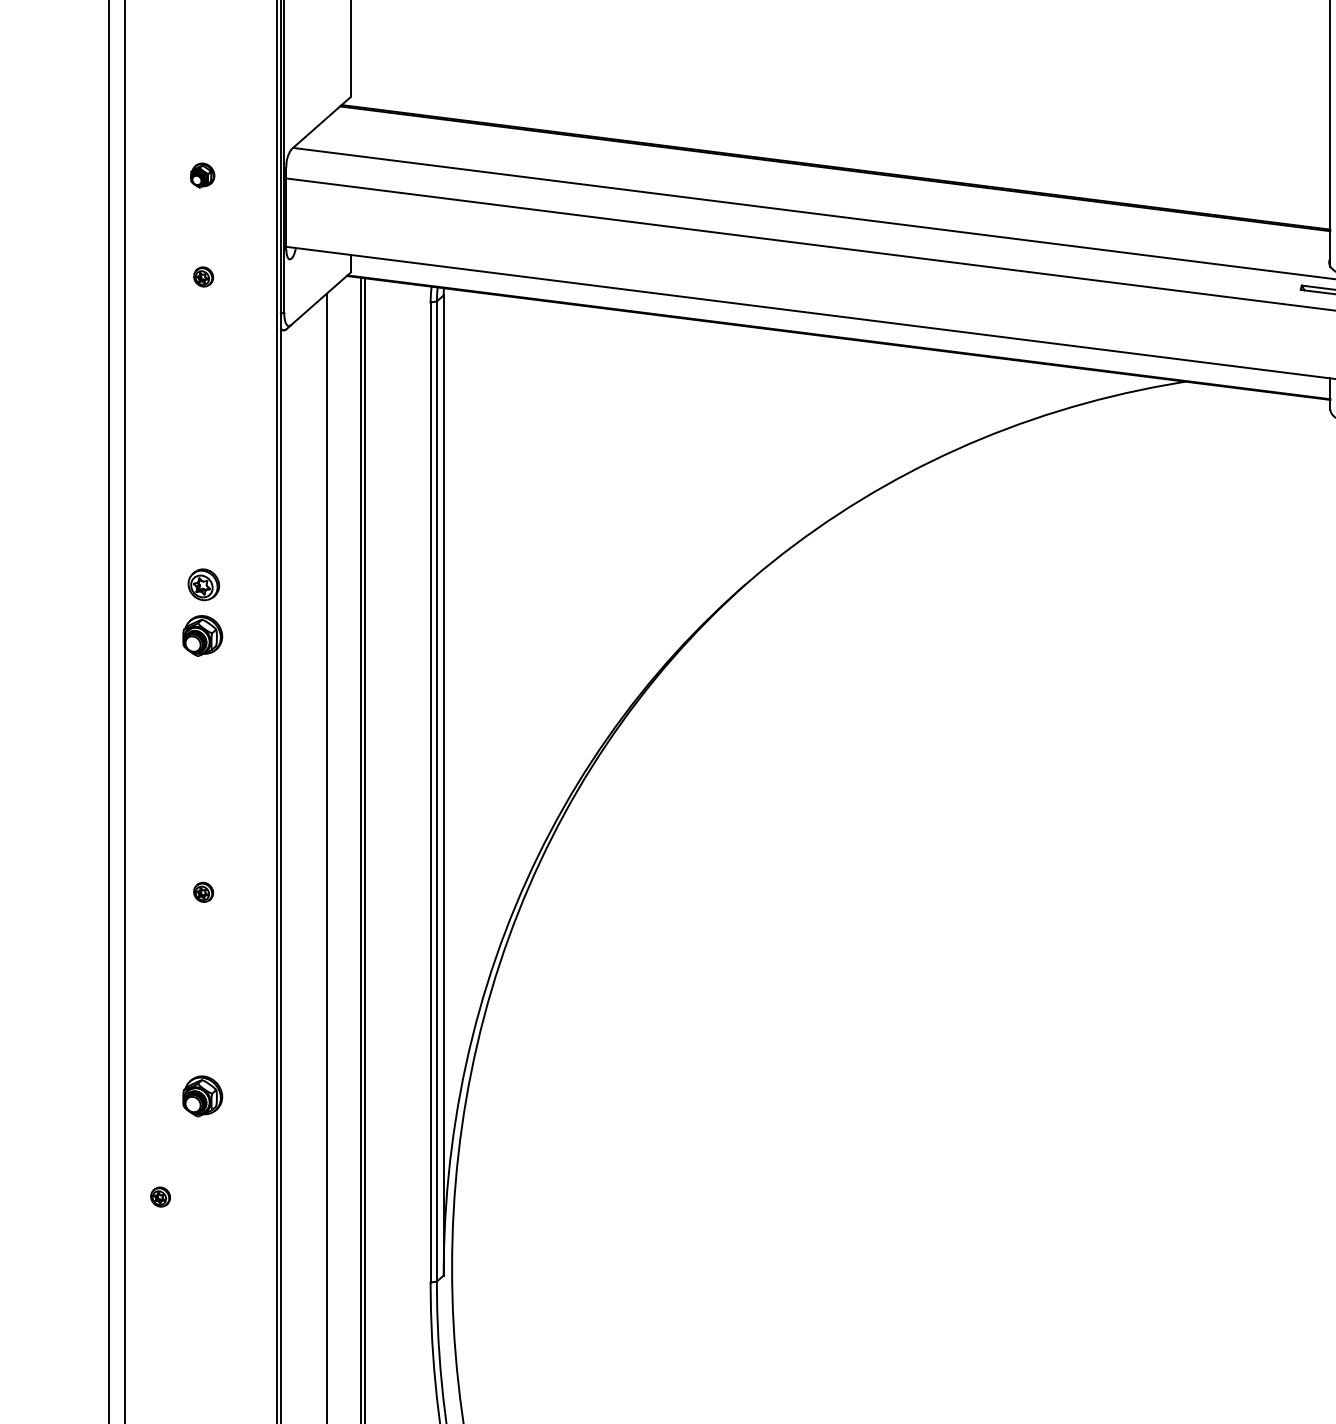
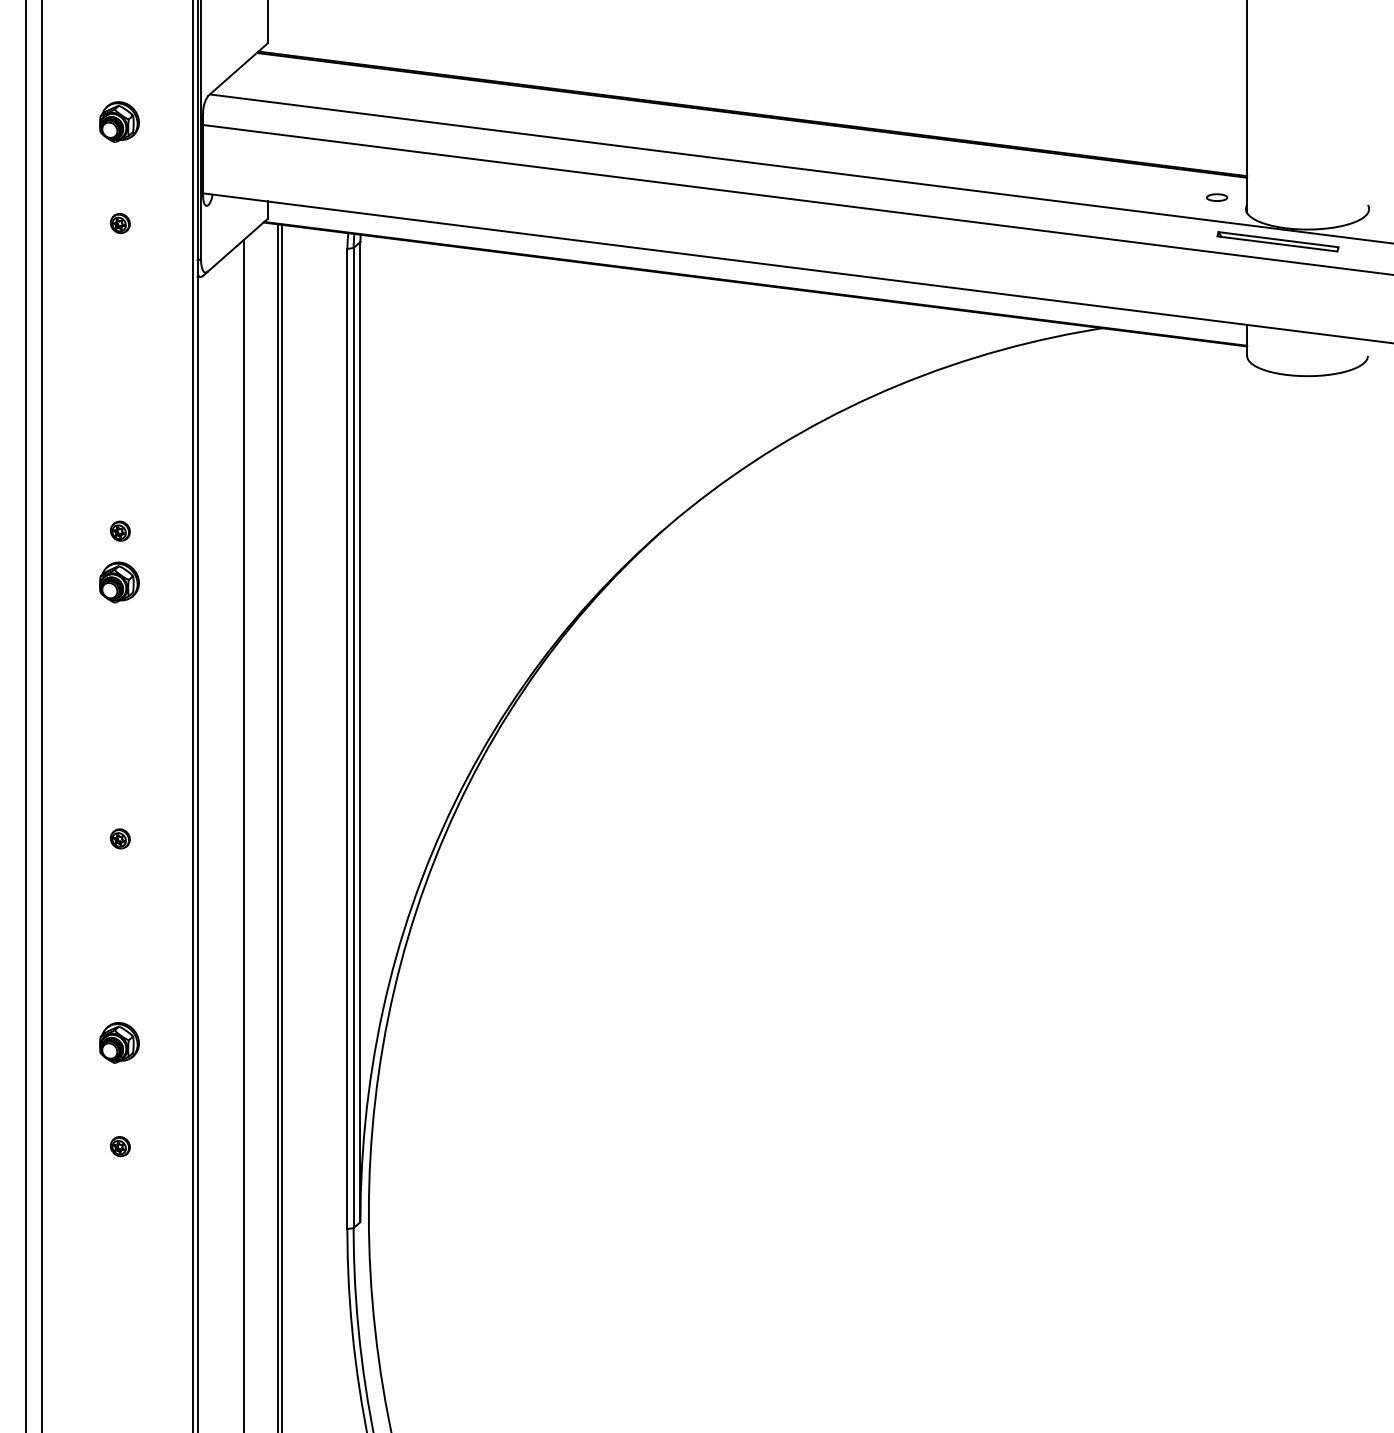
part: (202, 174) -> (119, 121), size x1.67
part: (1300, 250) -> (1217, 197), added
part: (202, 583) -> (119, 530), size x0.62
part: (159, 1196) -> (119, 1146), moved

